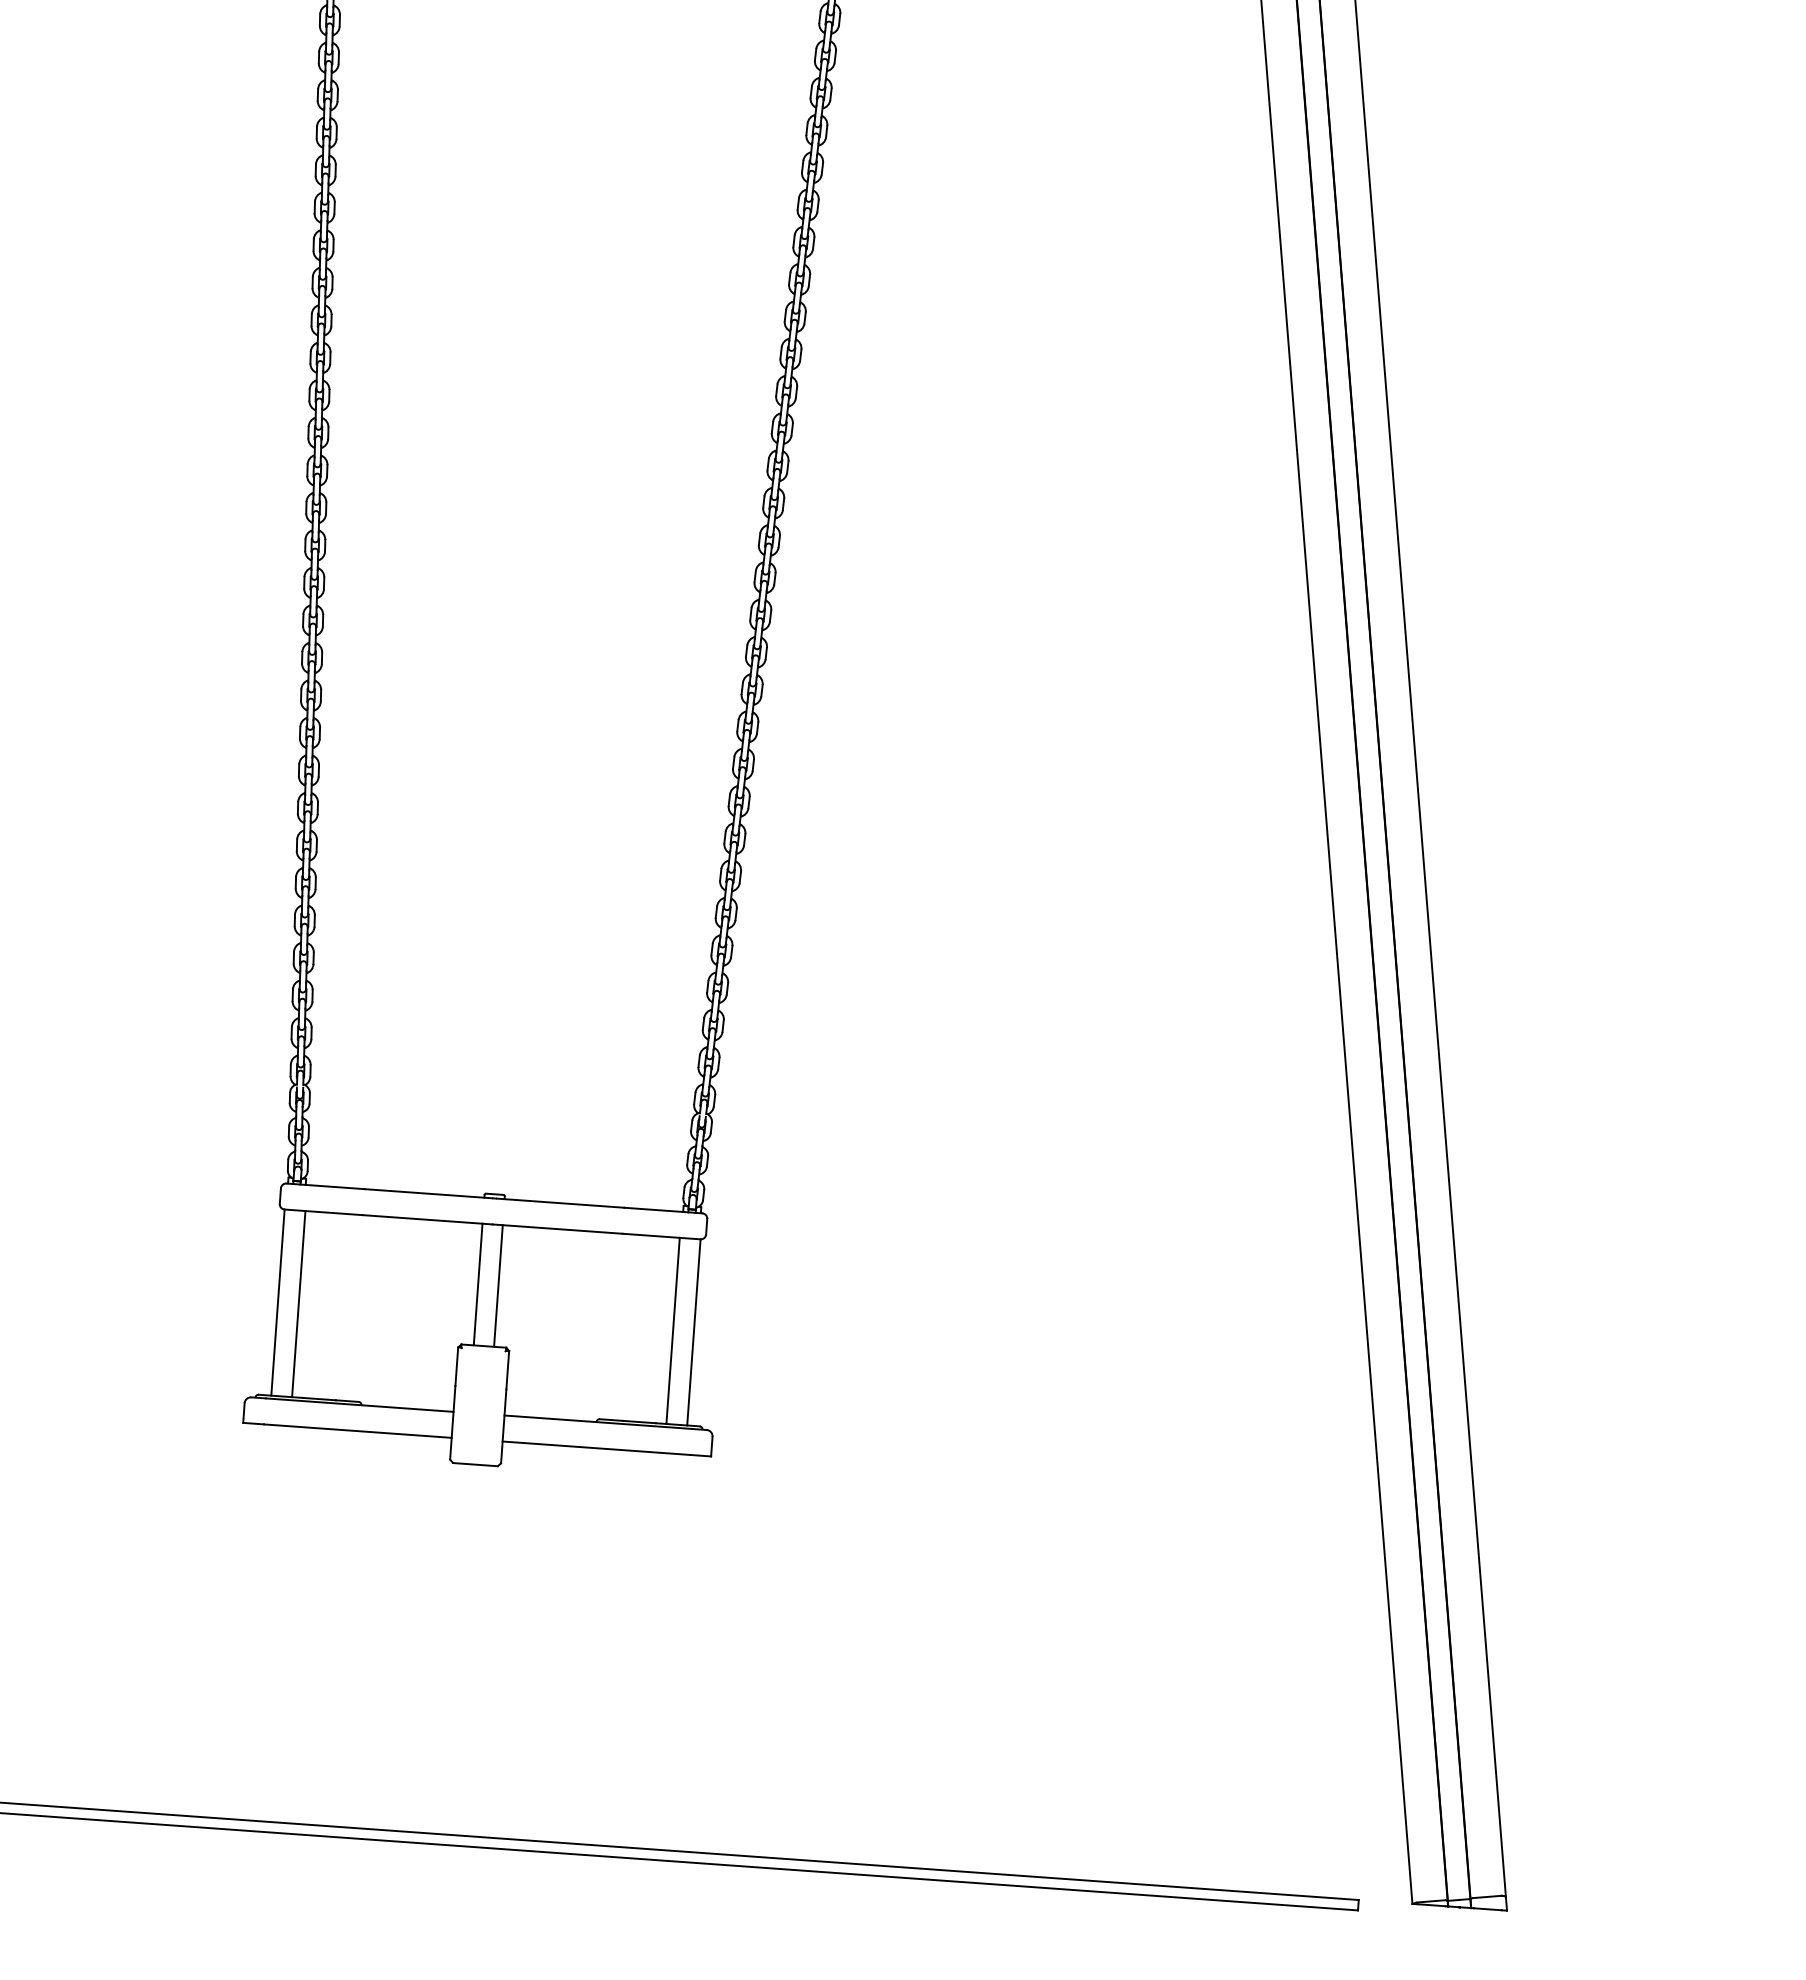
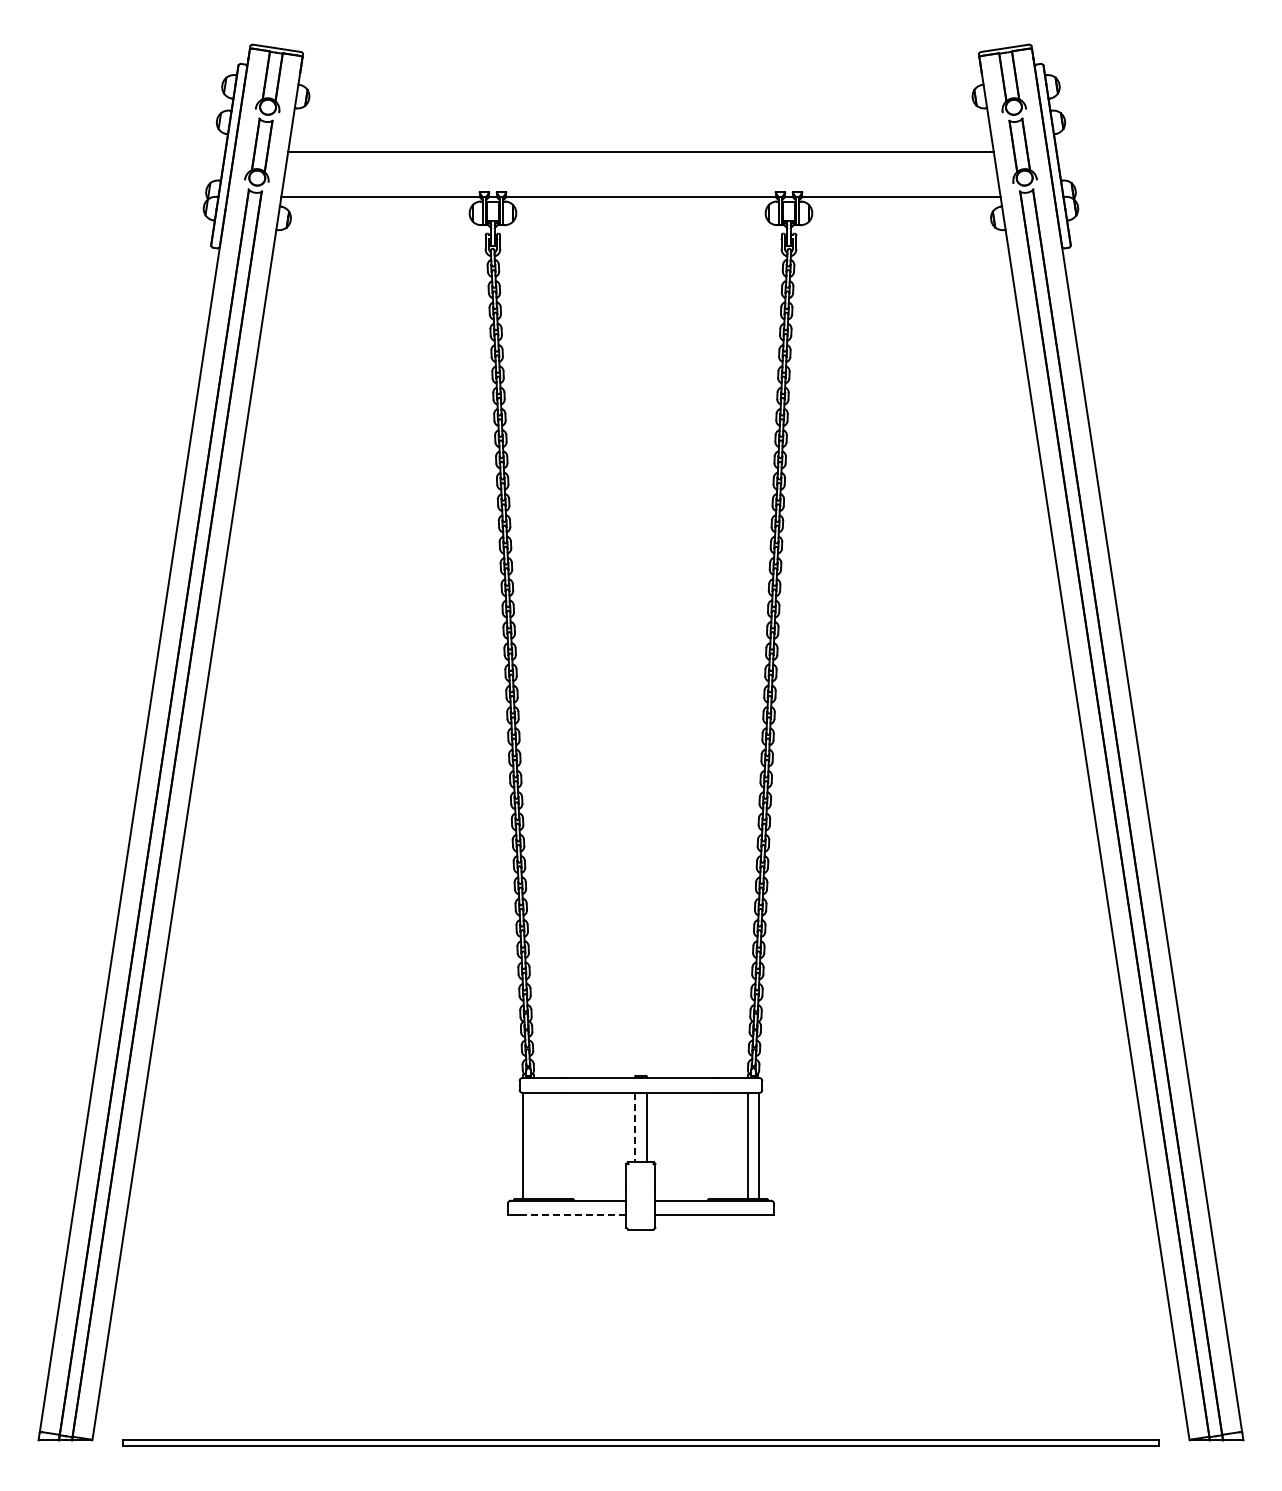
line: (478, 1284) -> (635, 1127), solid -> dashed
line: (298, 1303) -> (534, 1145), removed
line: (358, 1431) -> (573, 1215), solid -> dashed

